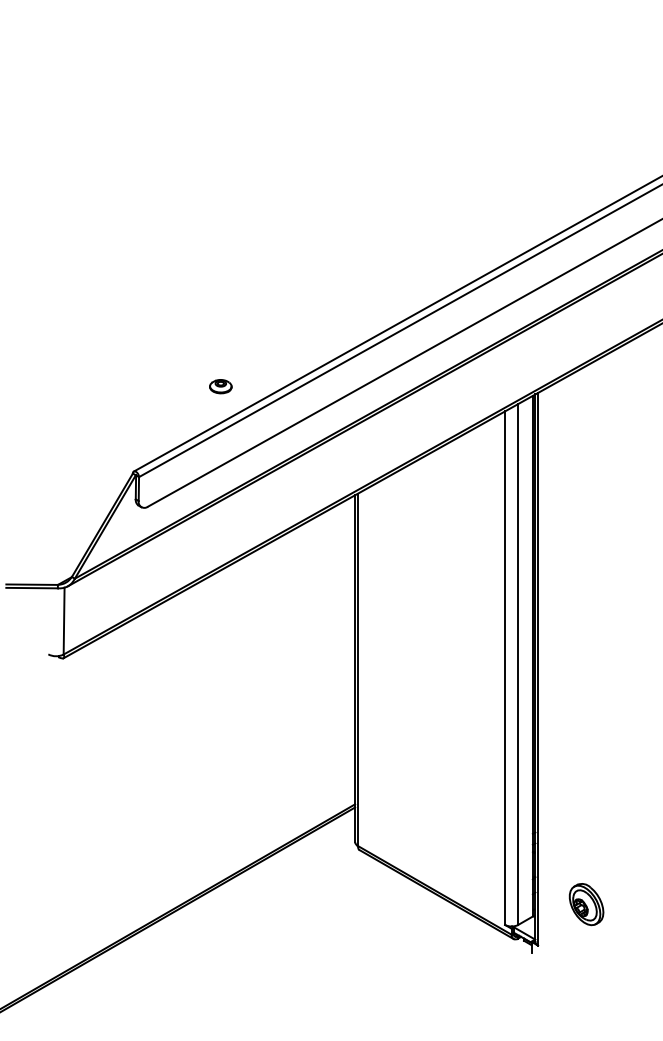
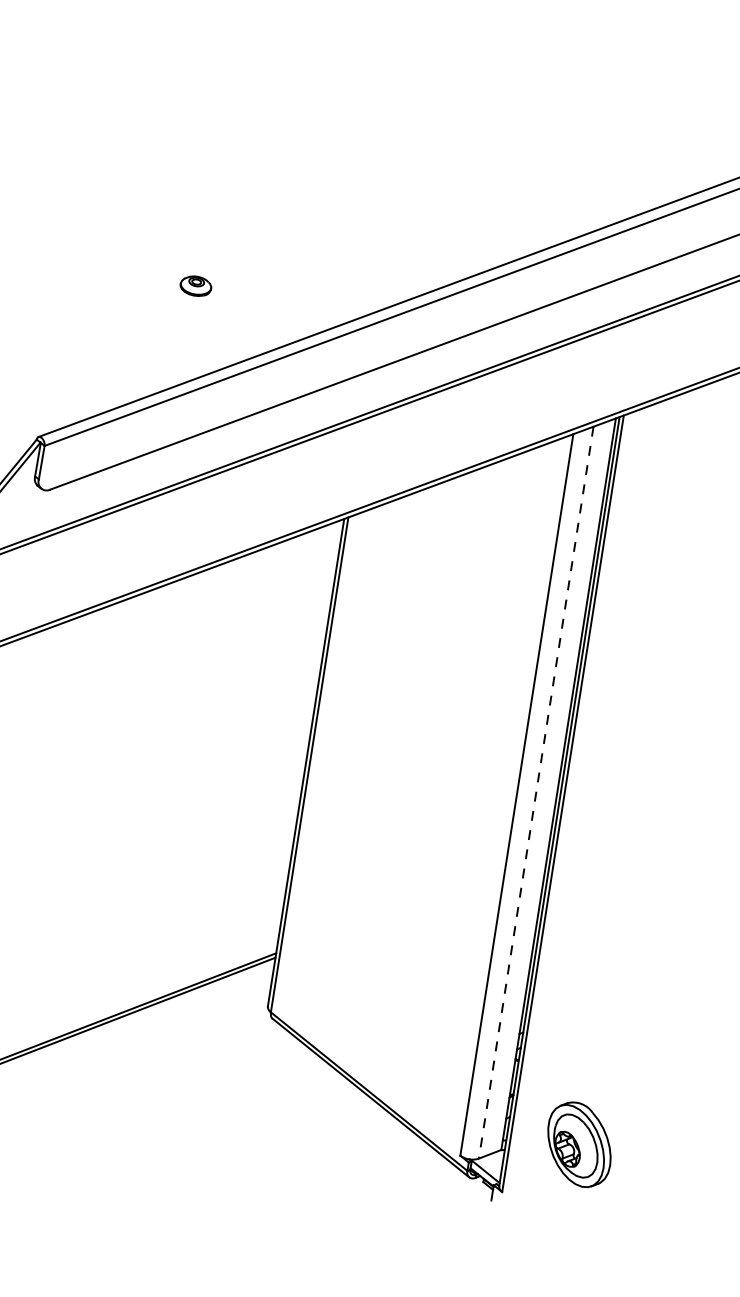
part: (220, 386) -> (195, 285), moved
line: (518, 664) -> (536, 792), solid -> dashed
part: (586, 904) -> (579, 1144), size x1.4

